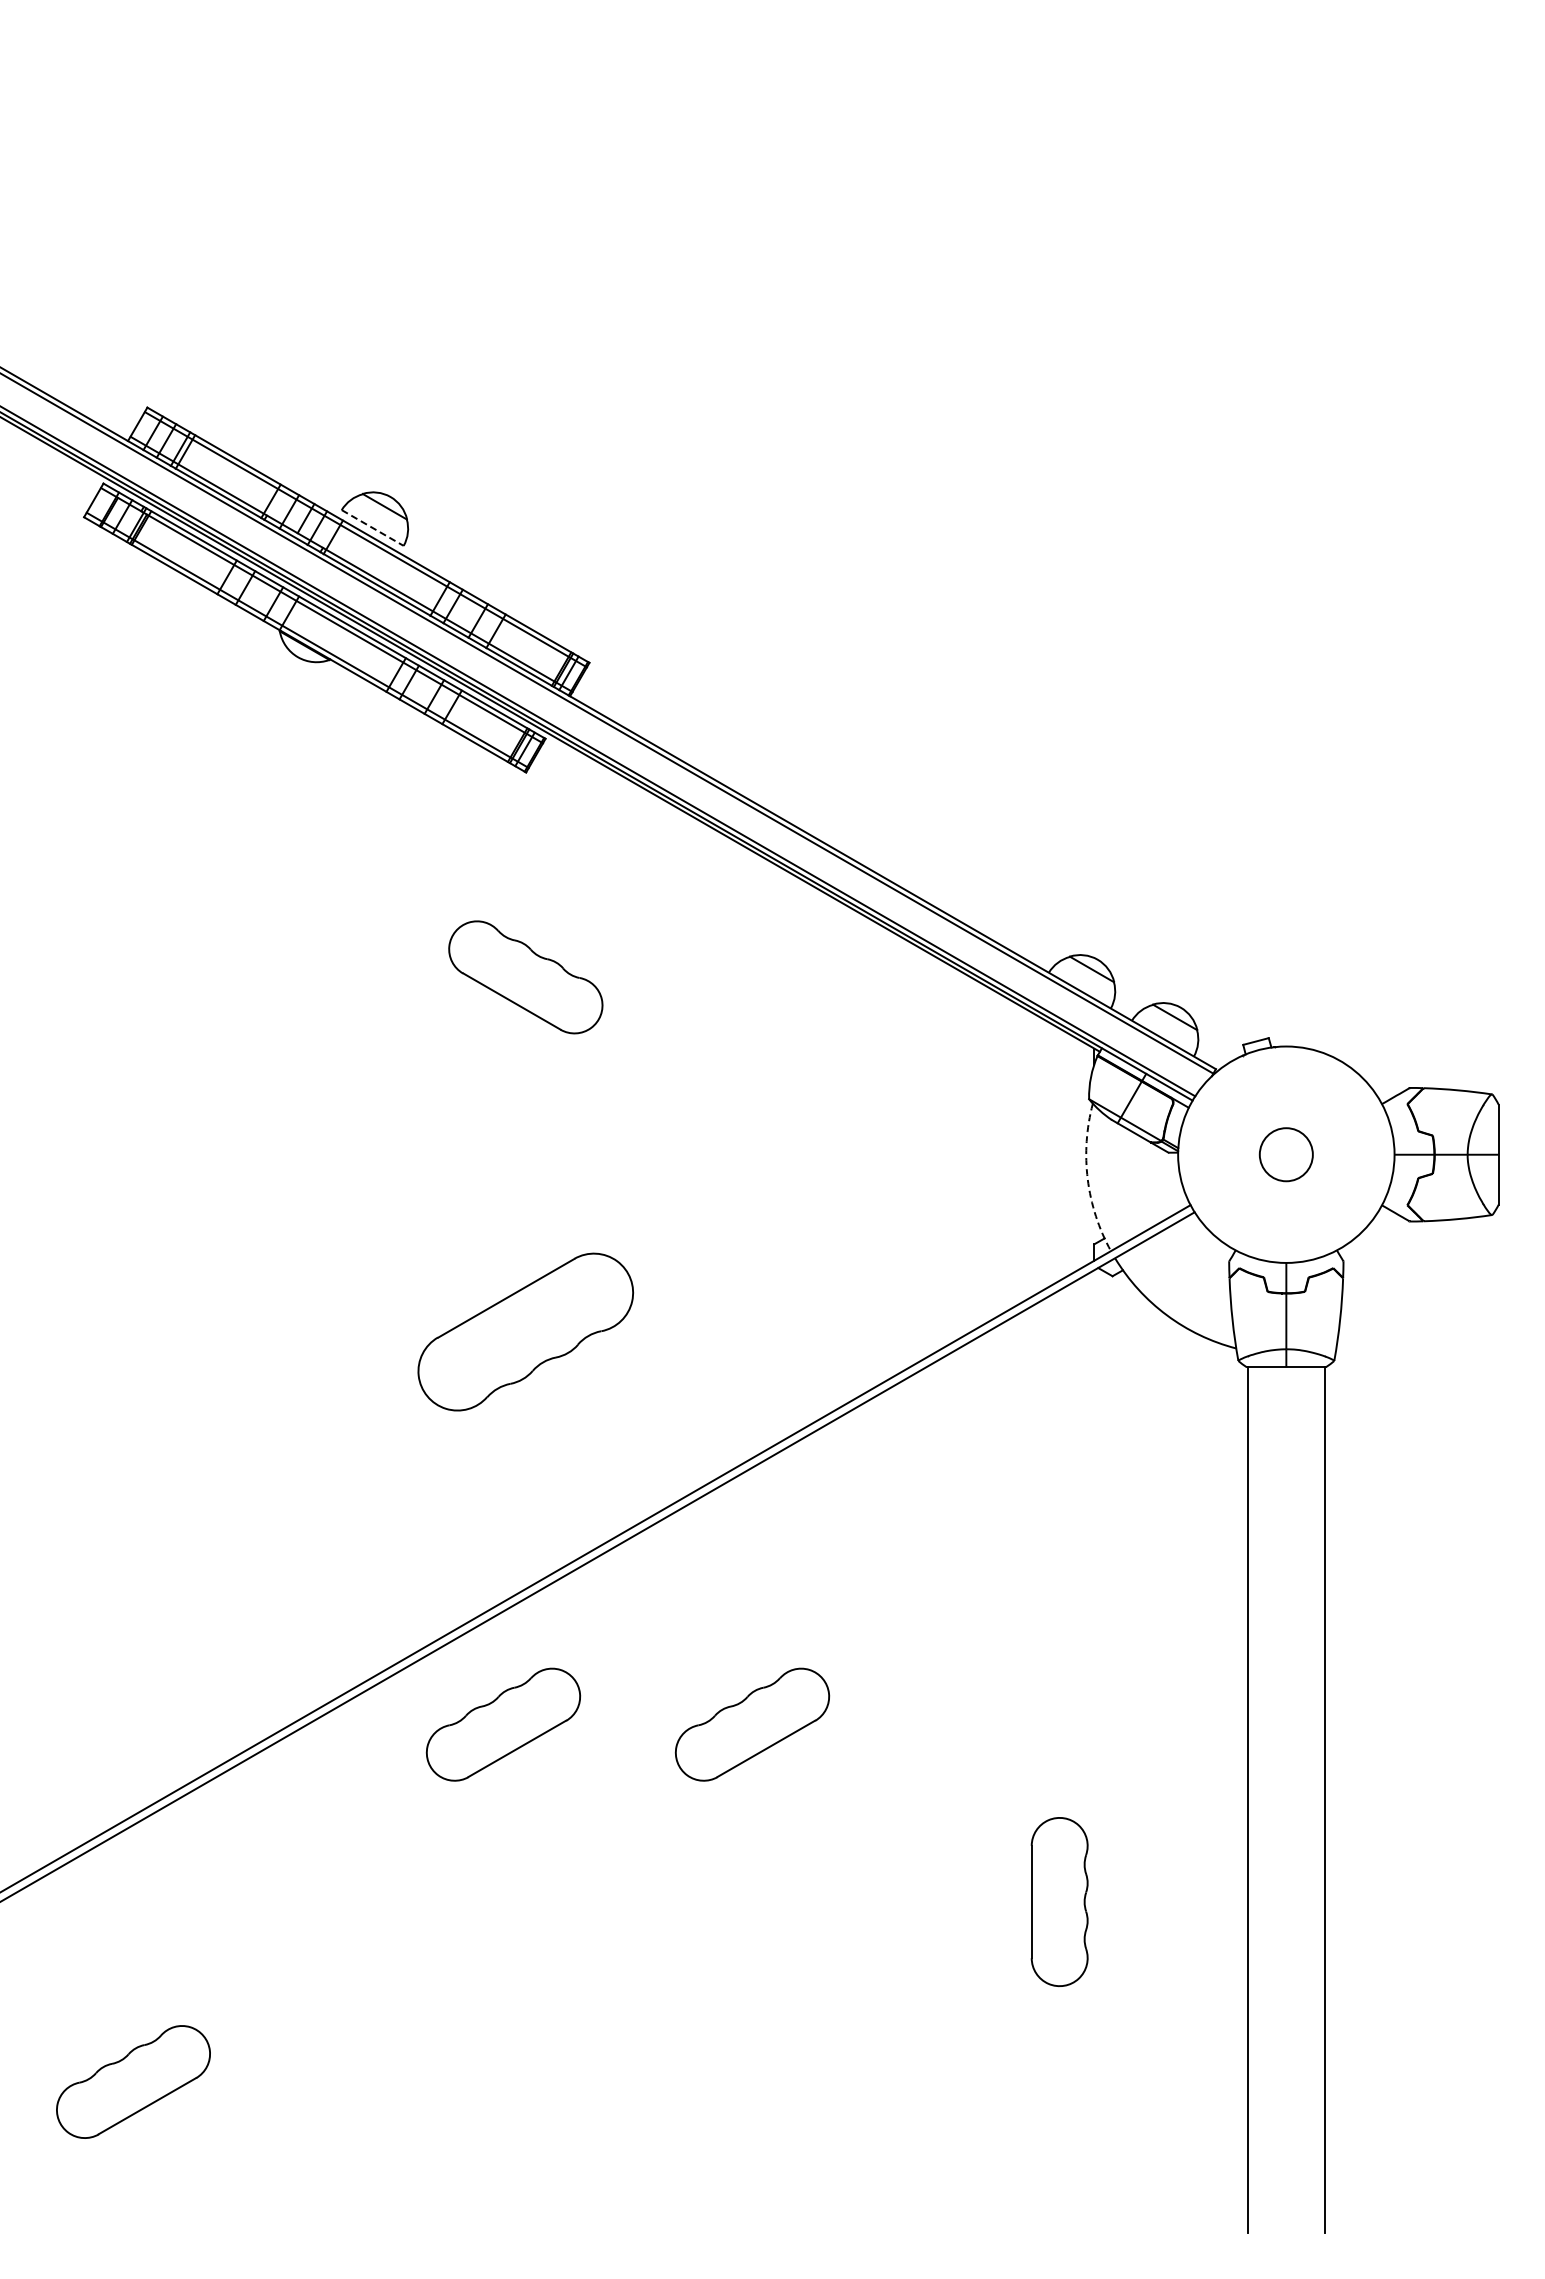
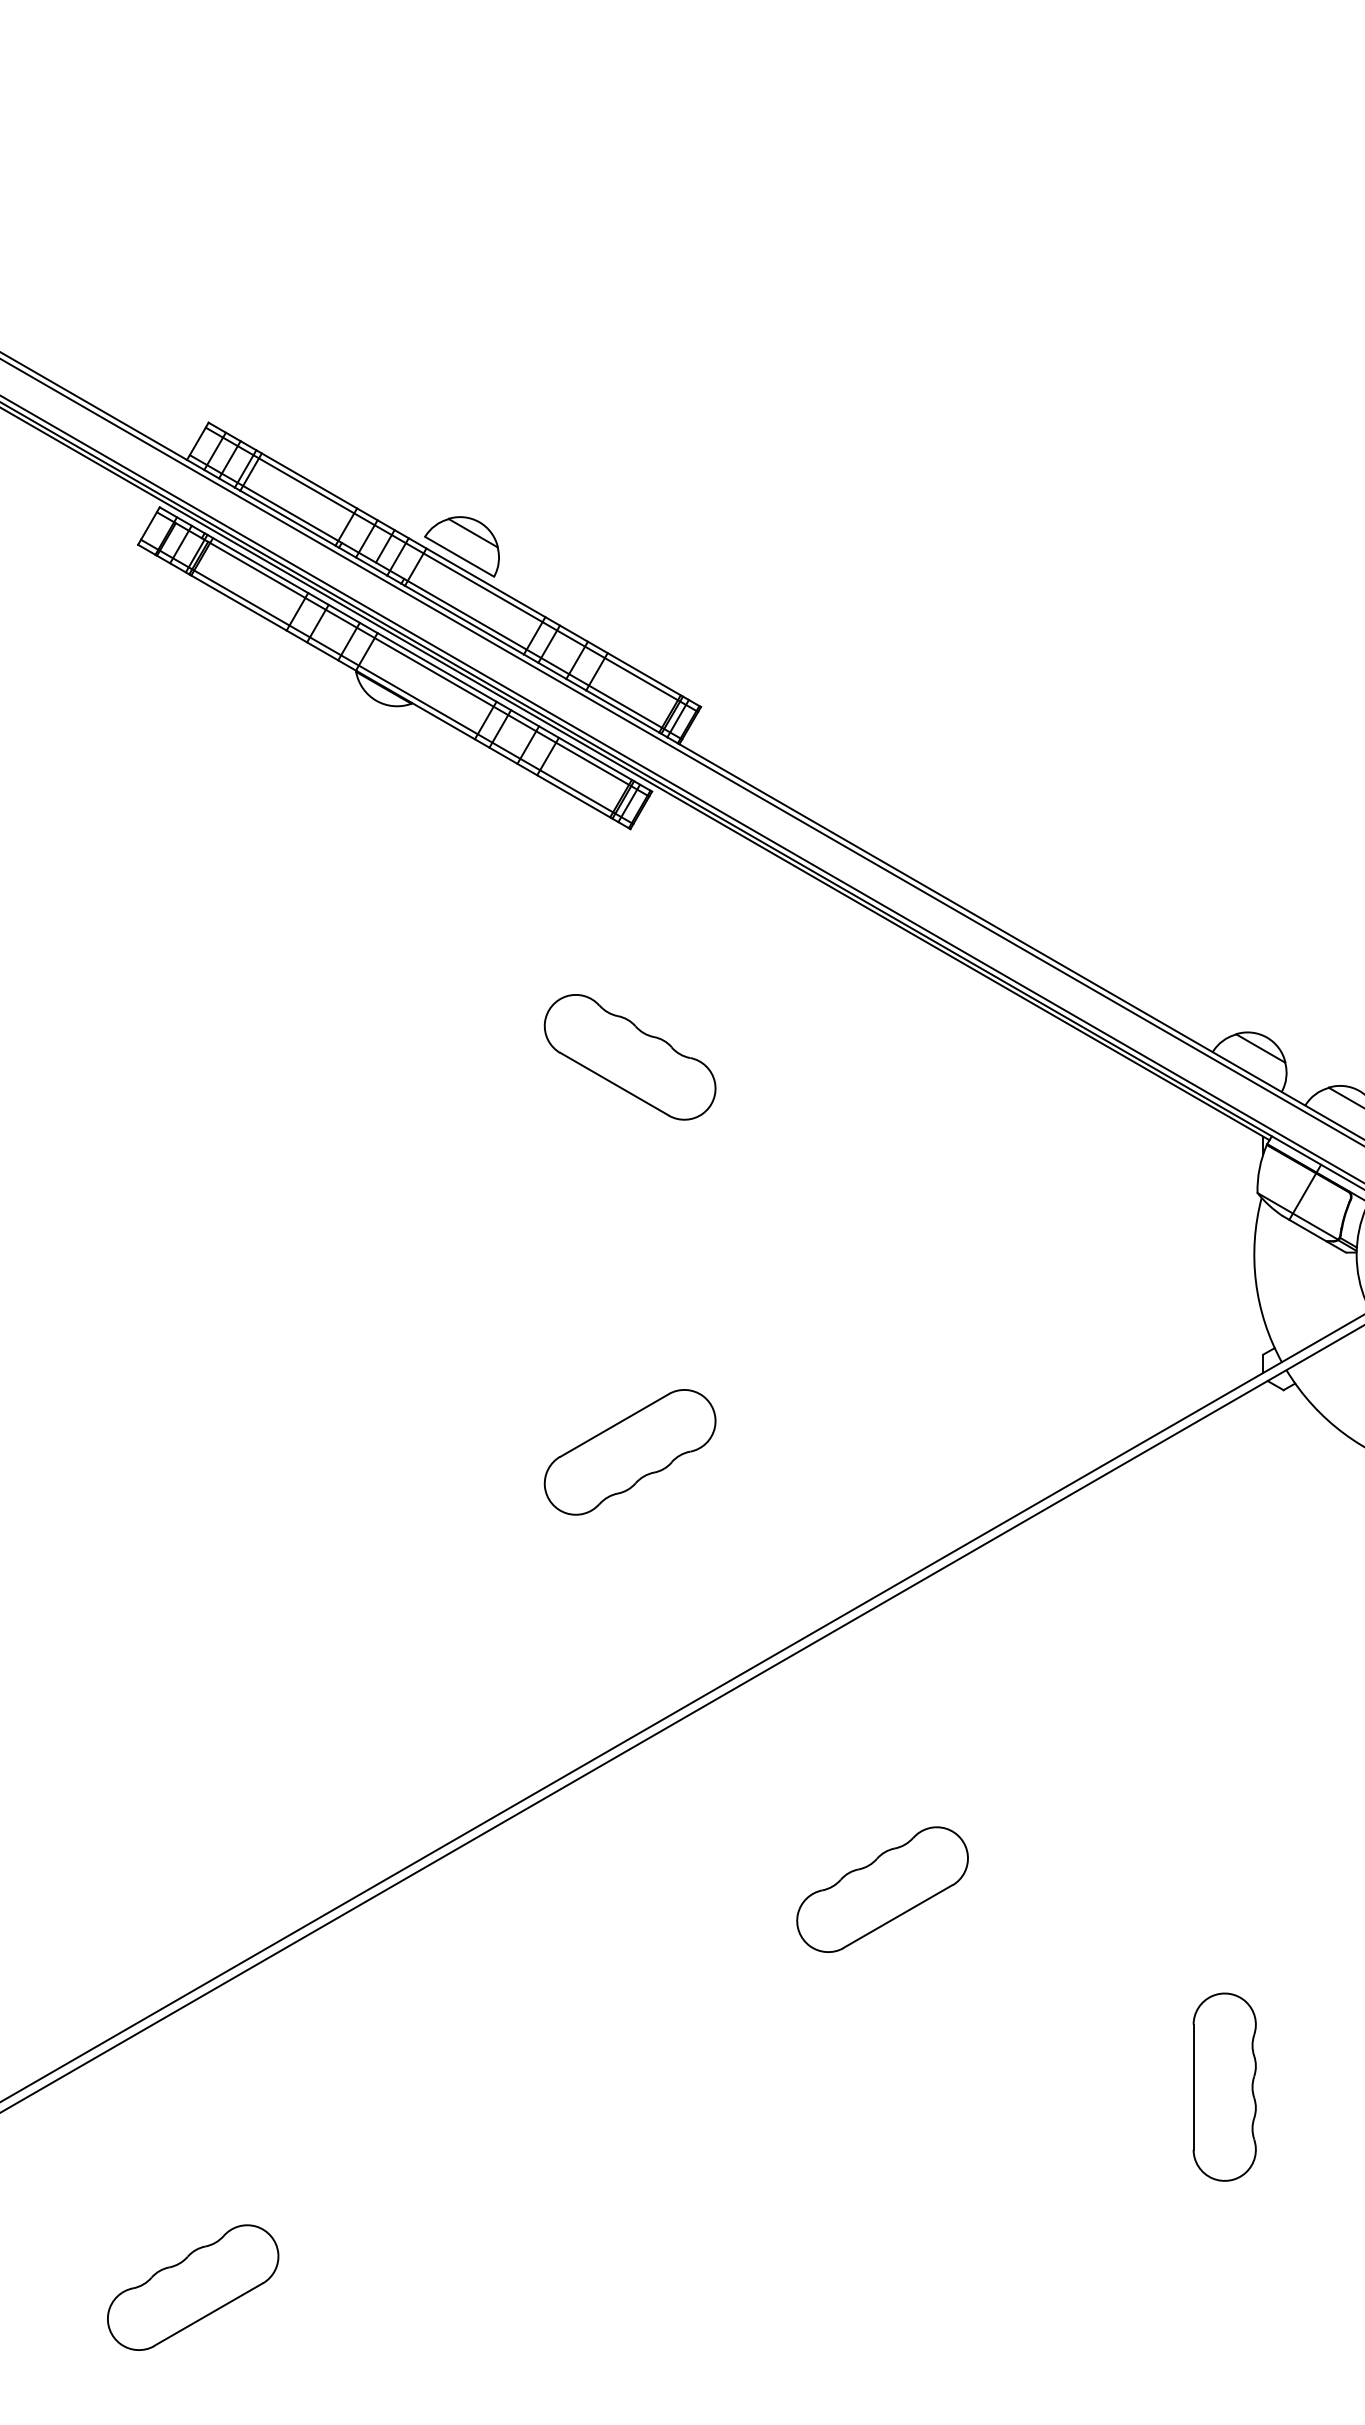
line: (372, 527) -> (459, 556), dashed -> solid
arc: (1087, 1179) -> (1255, 1282), dashed -> solid
part: (525, 1331) -> (629, 1451), size x0.71
part: (503, 1724) -> (605, 1889), removed

